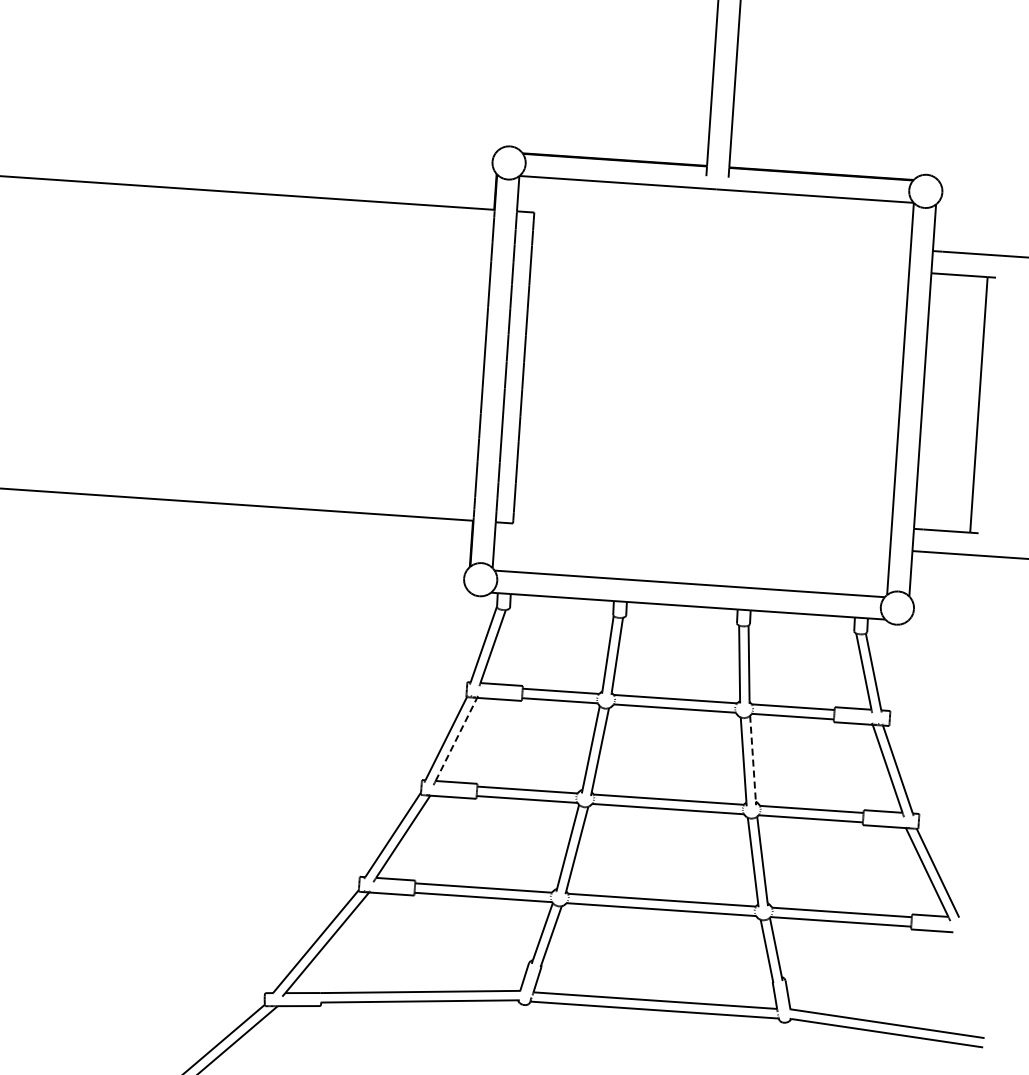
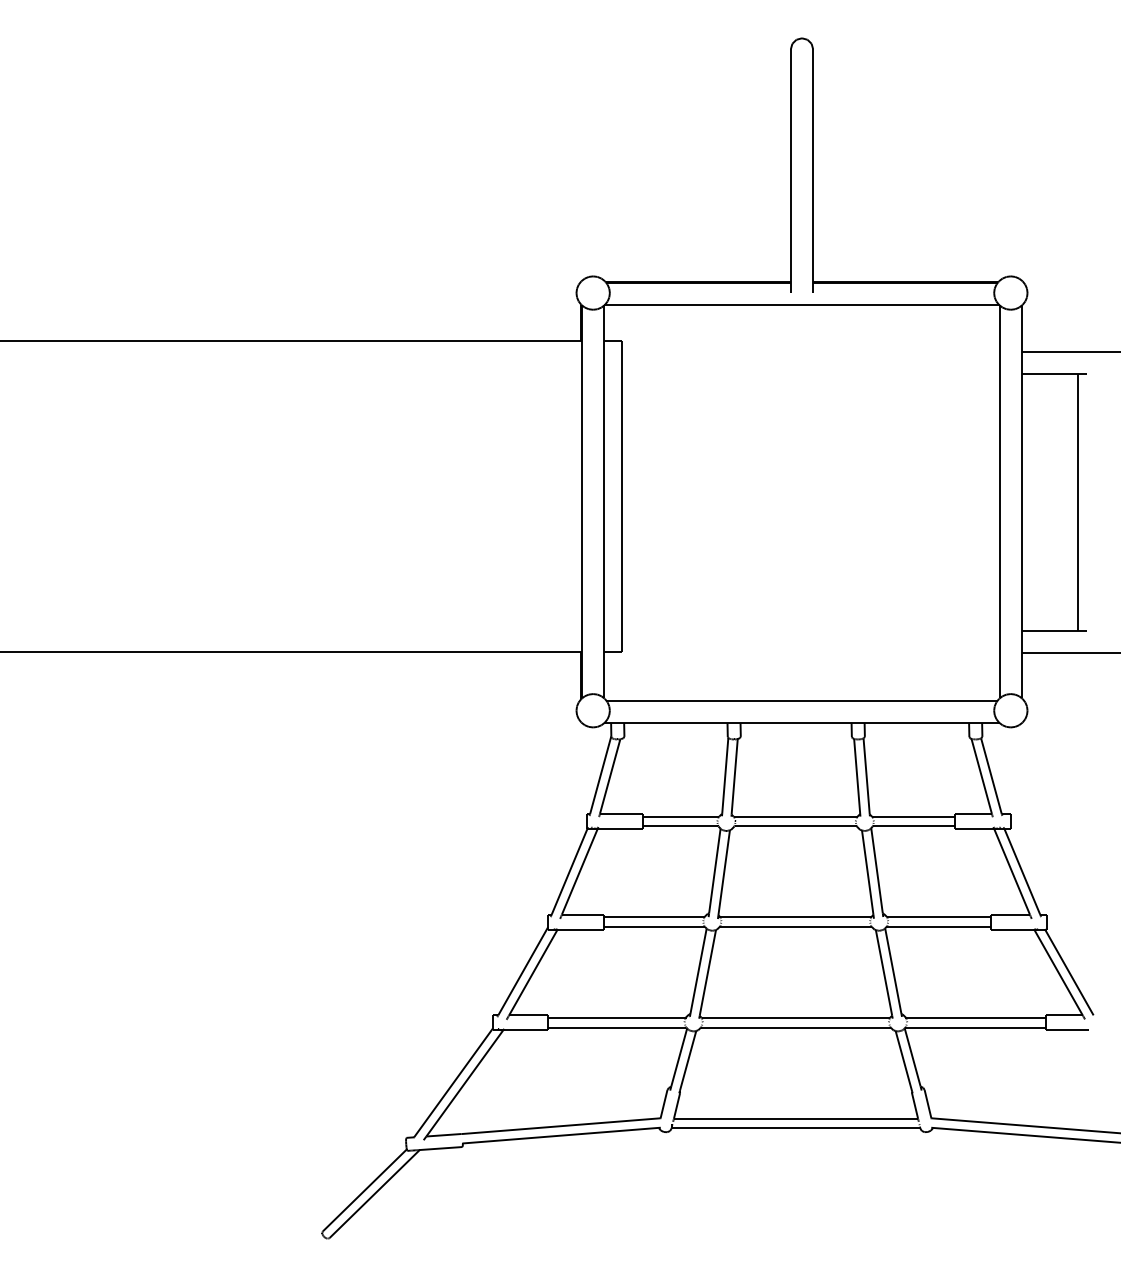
line: (457, 739) -> (580, 871), dashed -> solid
line: (753, 759) -> (877, 871), dashed -> solid

